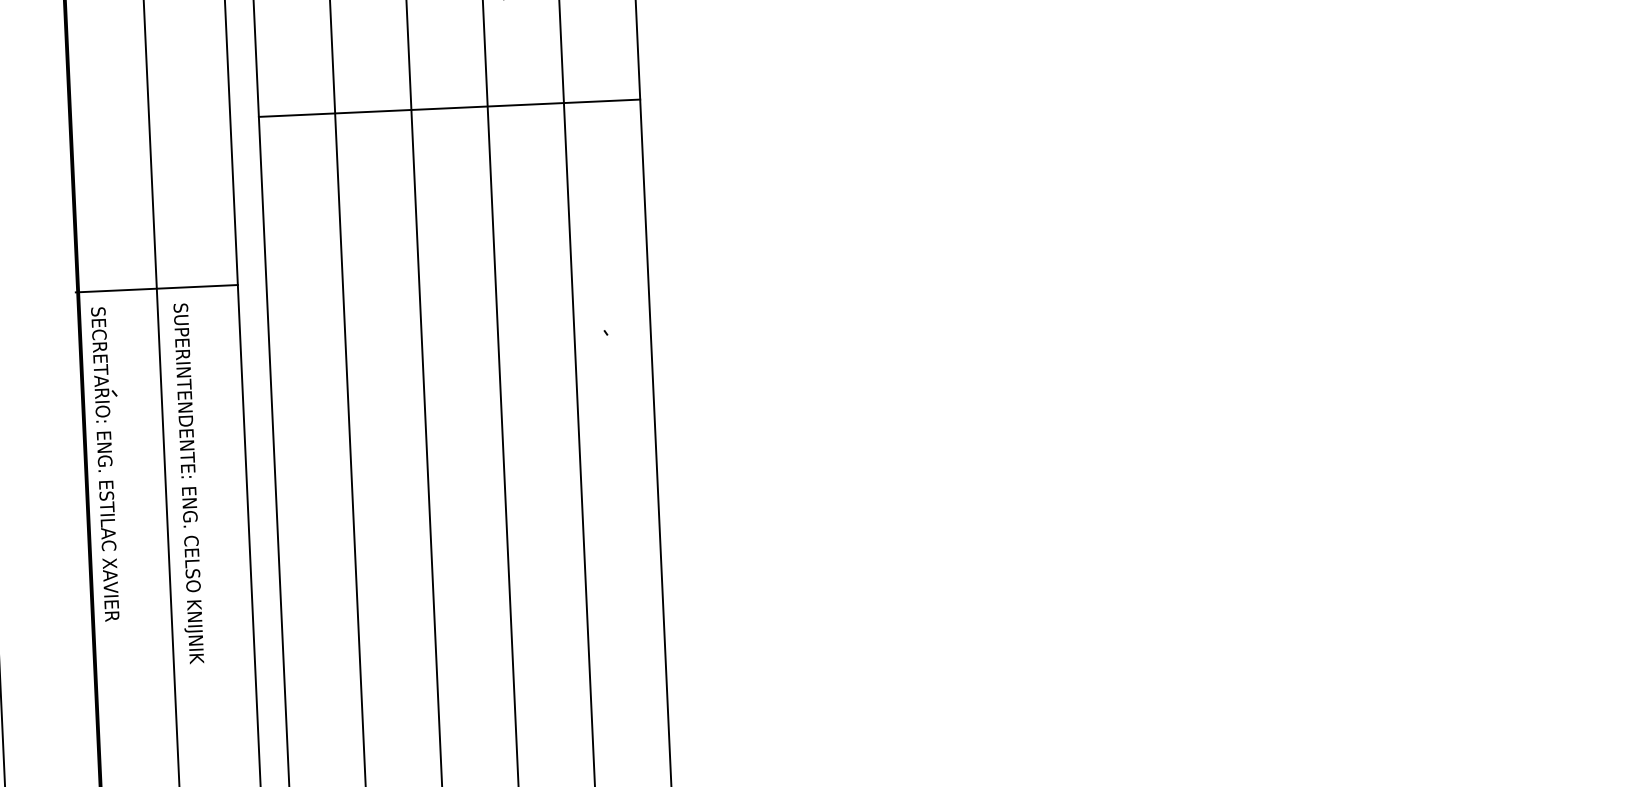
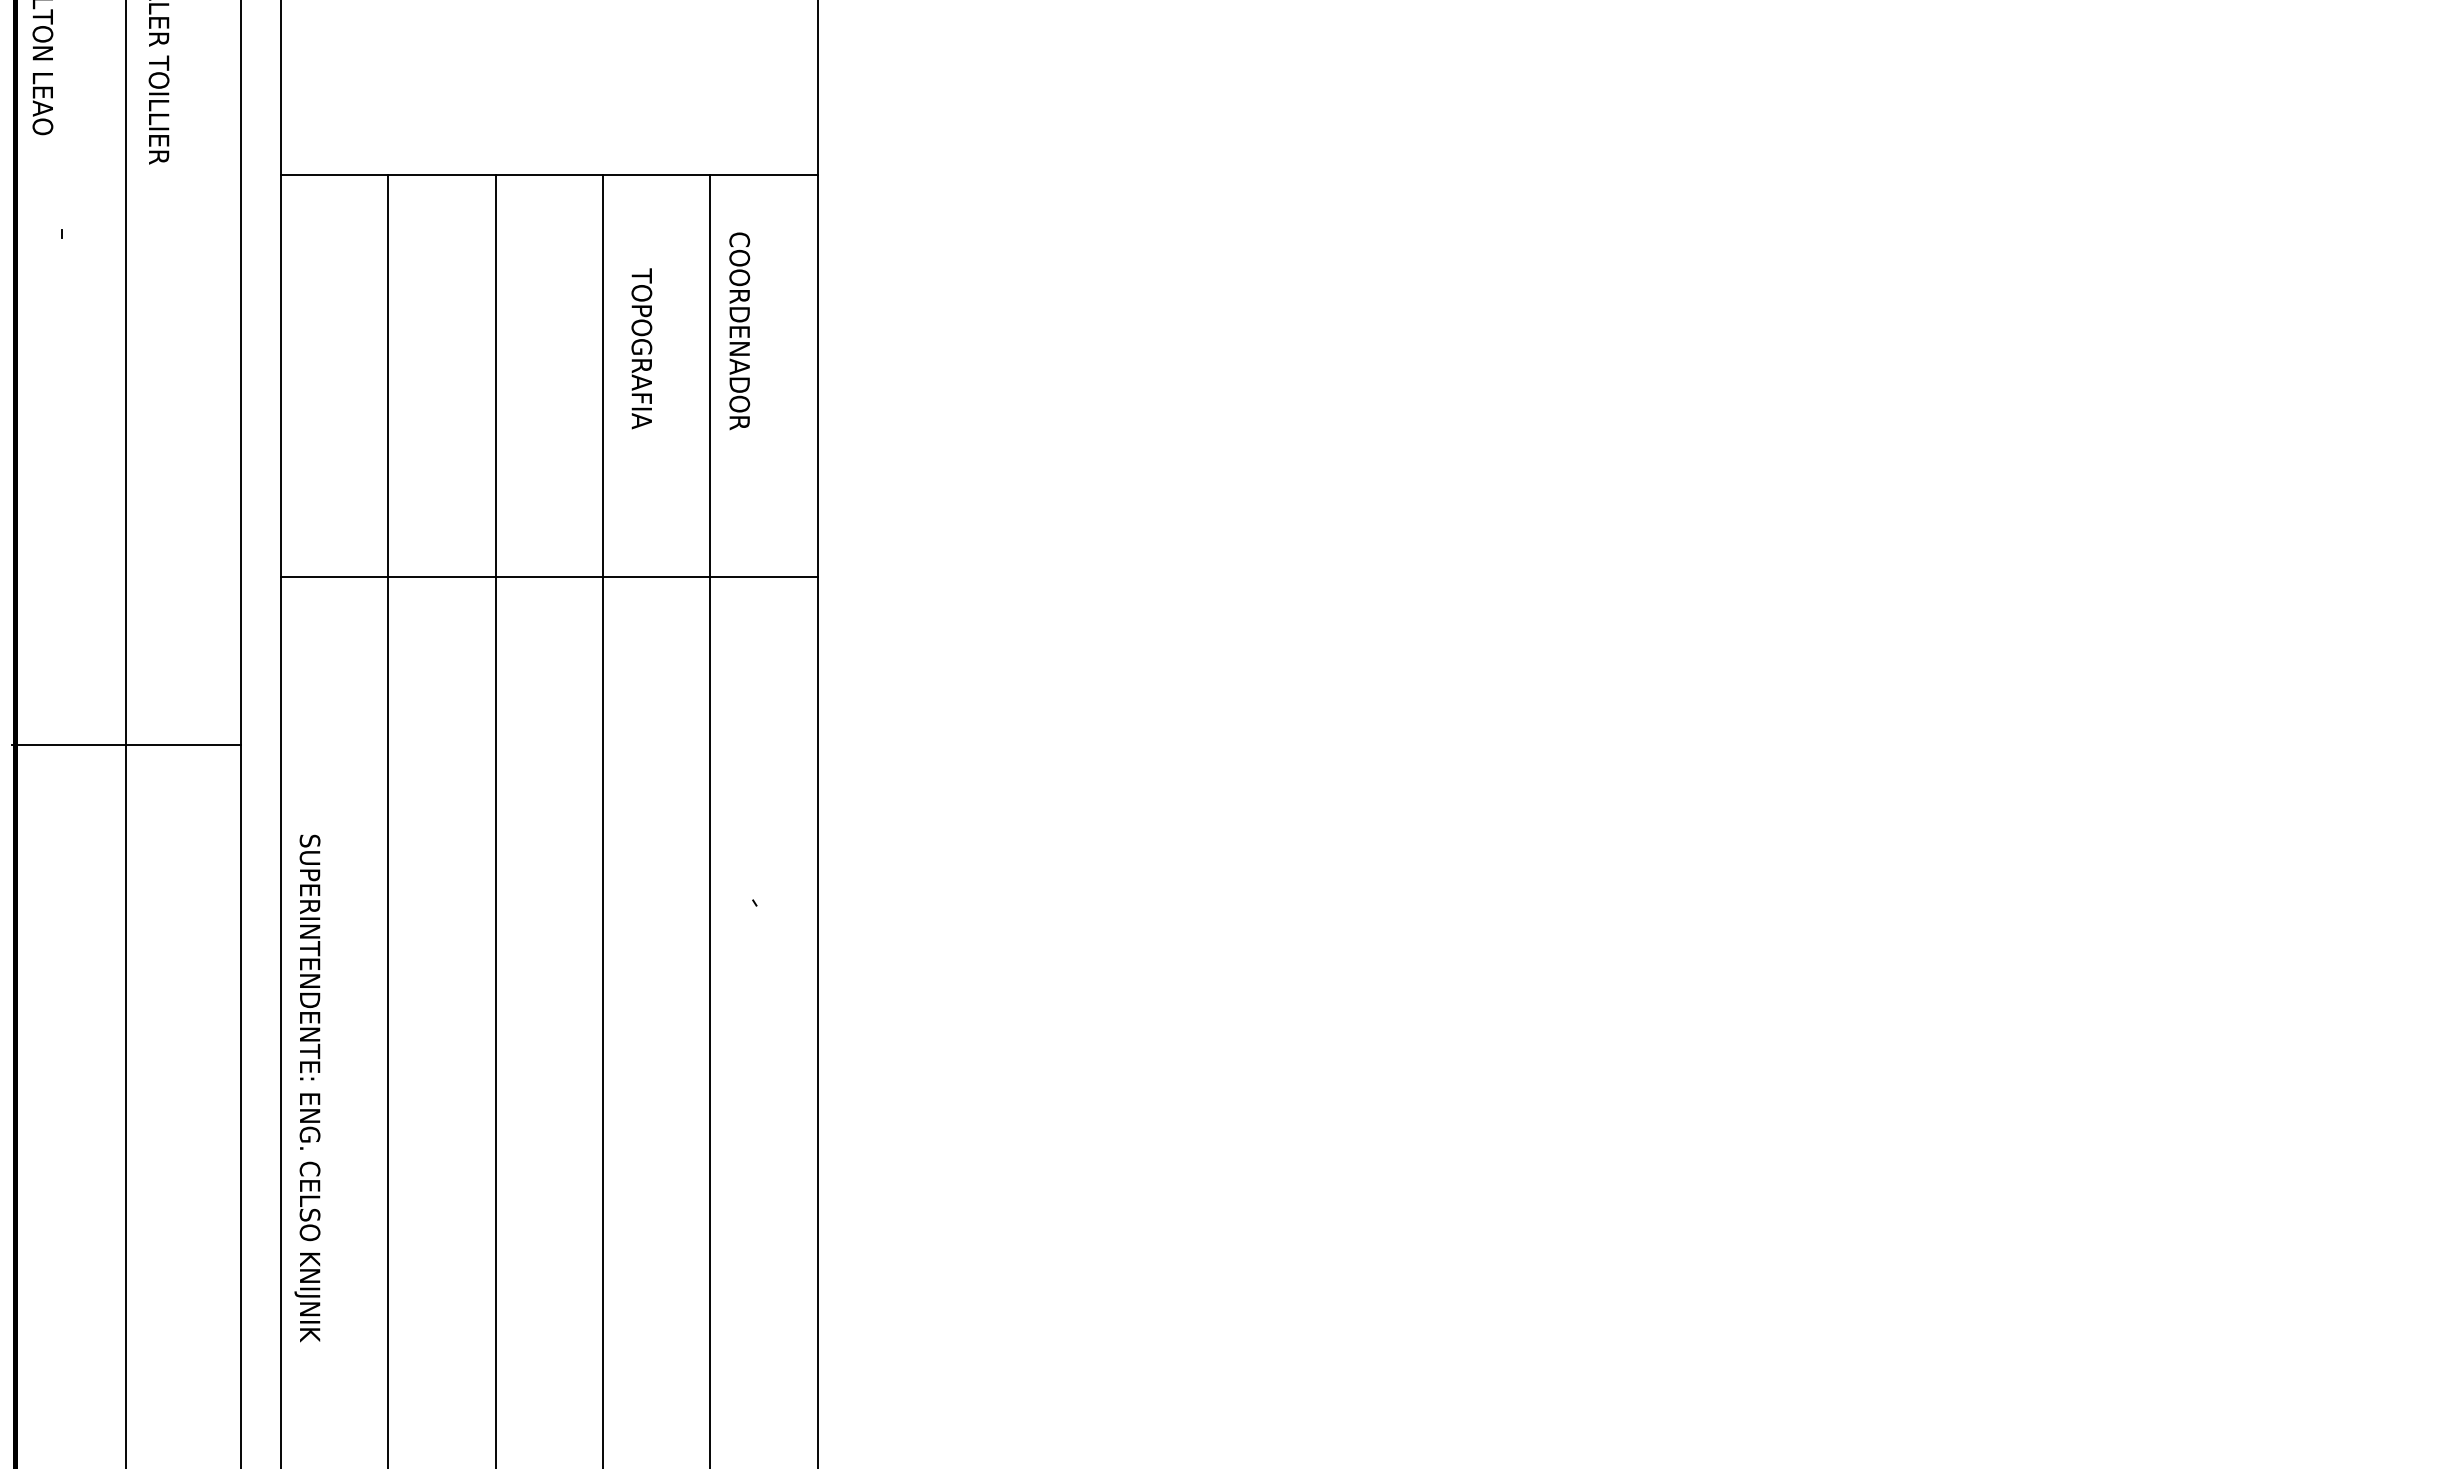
line: (156, 288) -> (126, 745), moved
part: (108, 463) -> (47, 1055), removed
text: (187, 483) -> (307, 1088), moved

